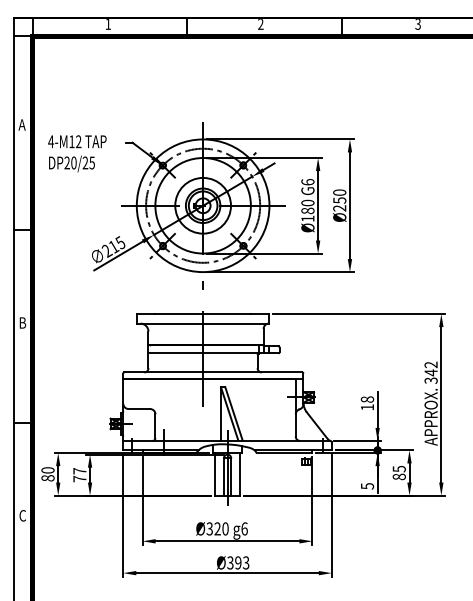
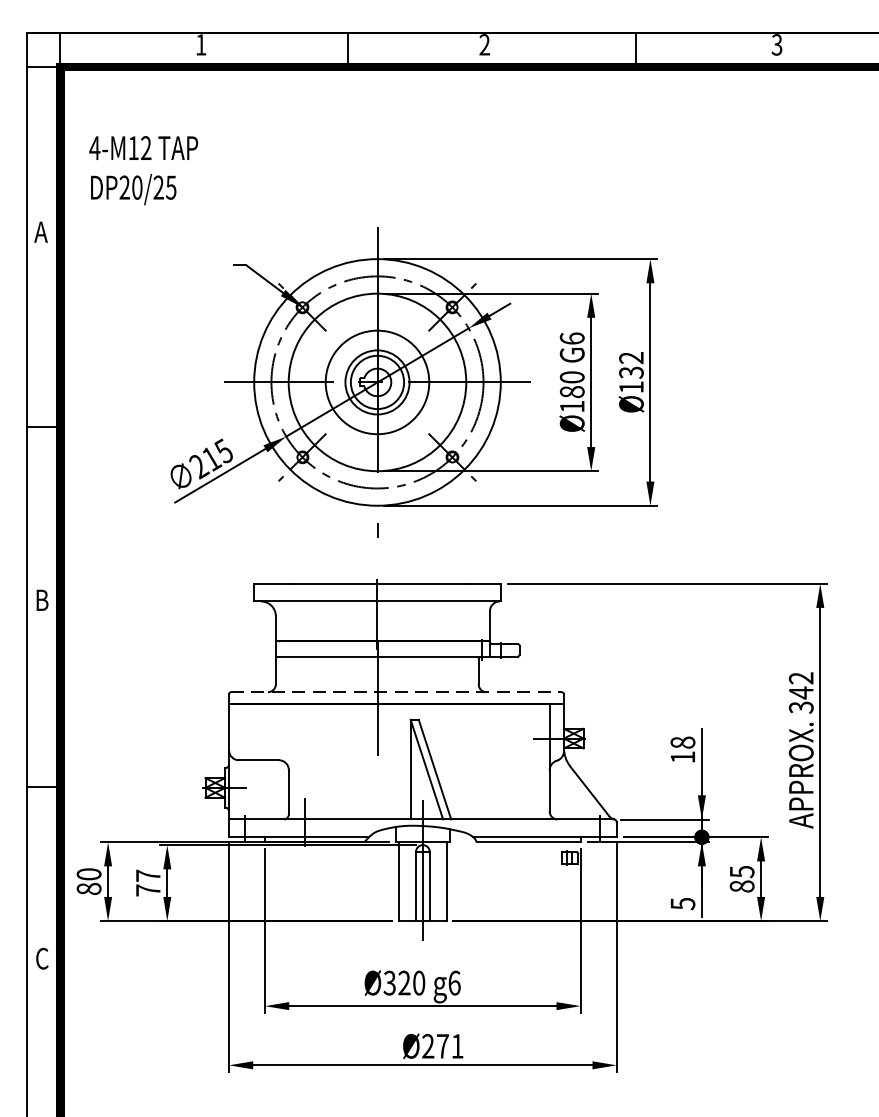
text: (77, 153) -> (143, 169), moved
text: (339, 200) -> (630, 372), Ø250 -> Ø132
line: (213, 372) -> (396, 692), solid -> dashed
text: (238, 562) -> (443, 1045), Ø393 -> Ø271

